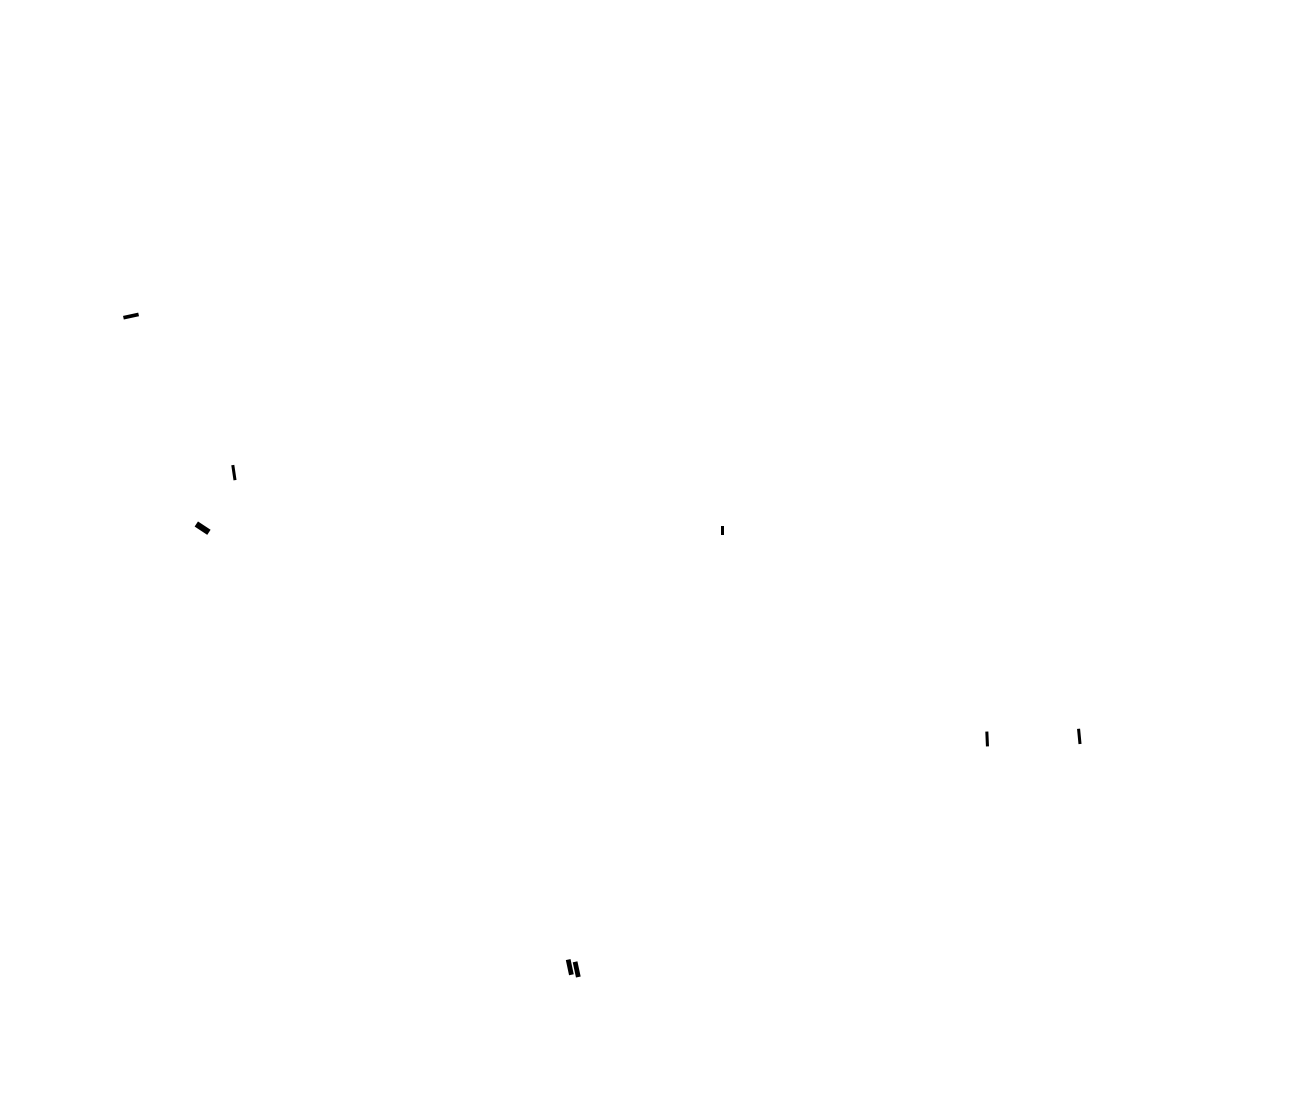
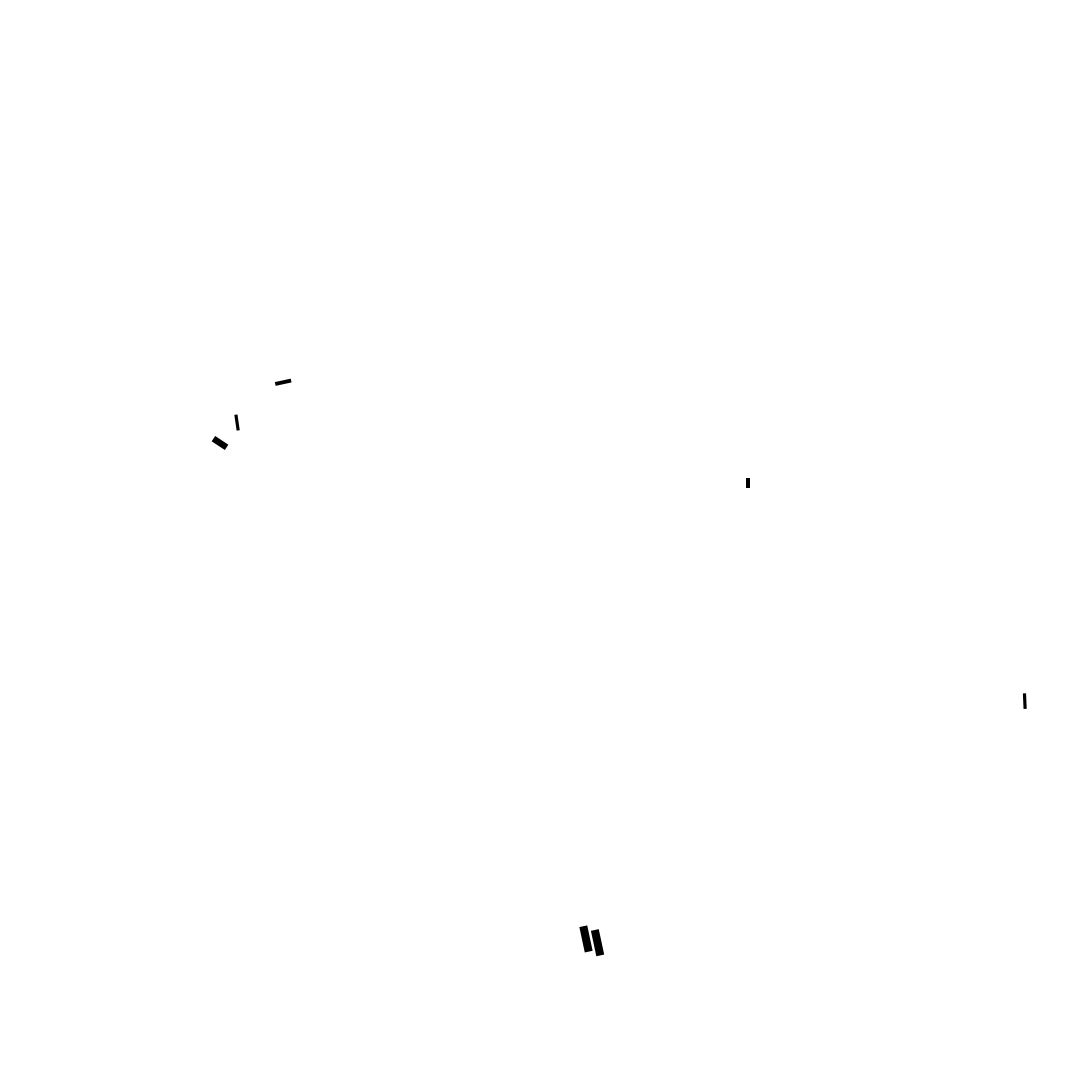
line: (130, 315) -> (282, 381), moved
line: (202, 527) -> (219, 442), moved
part: (573, 968) -> (592, 941), size x1.6

